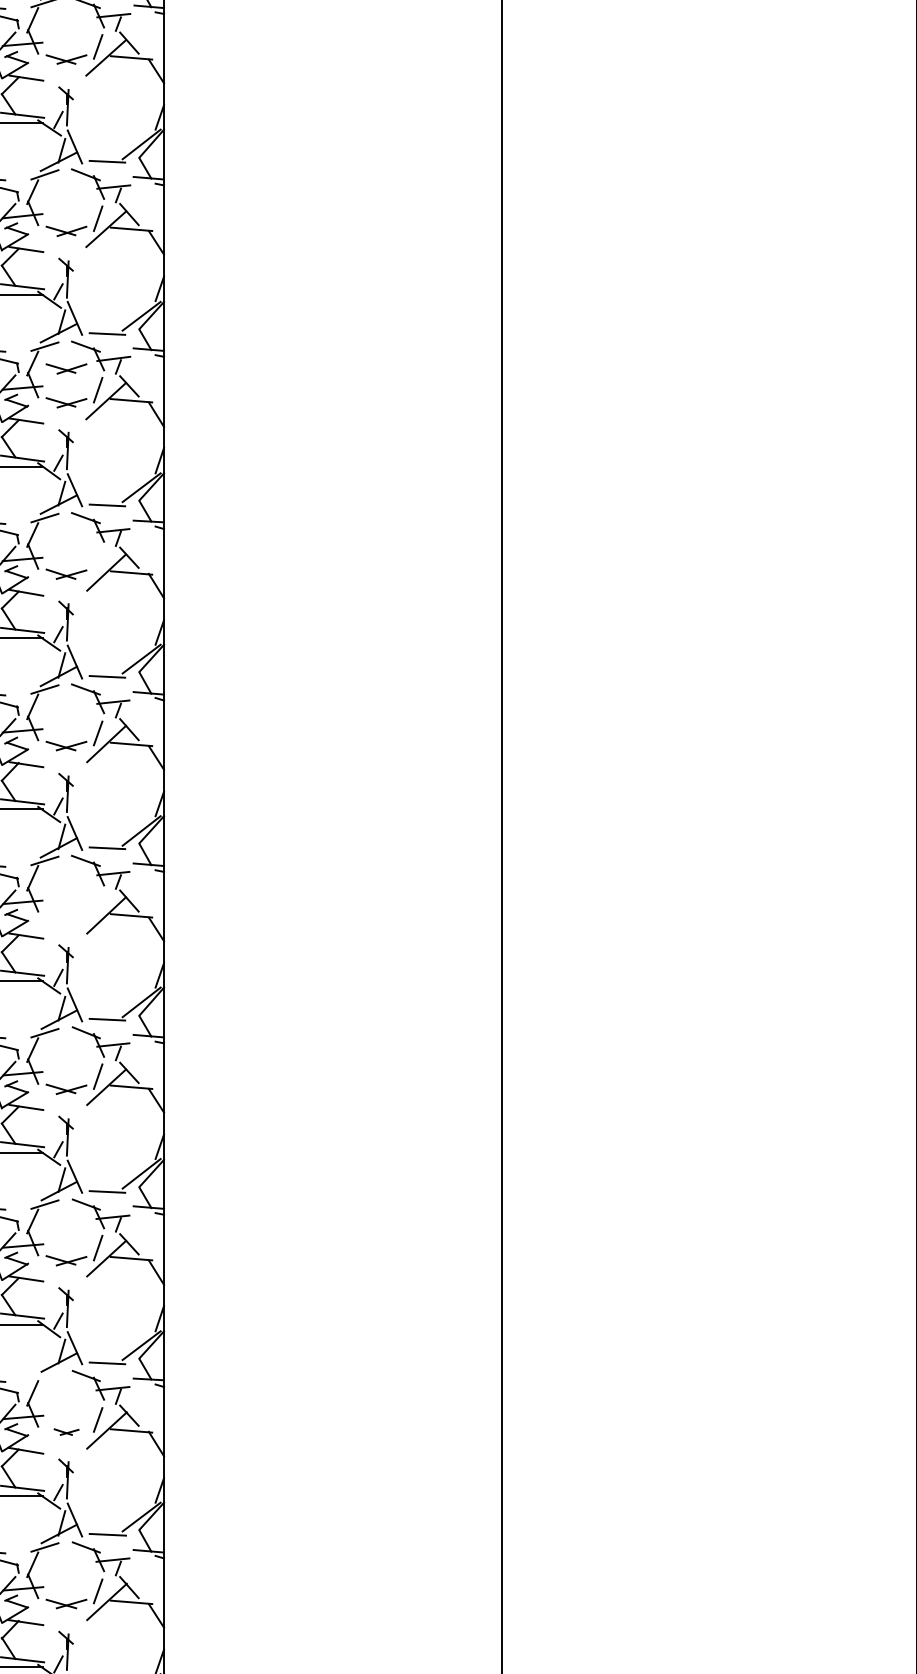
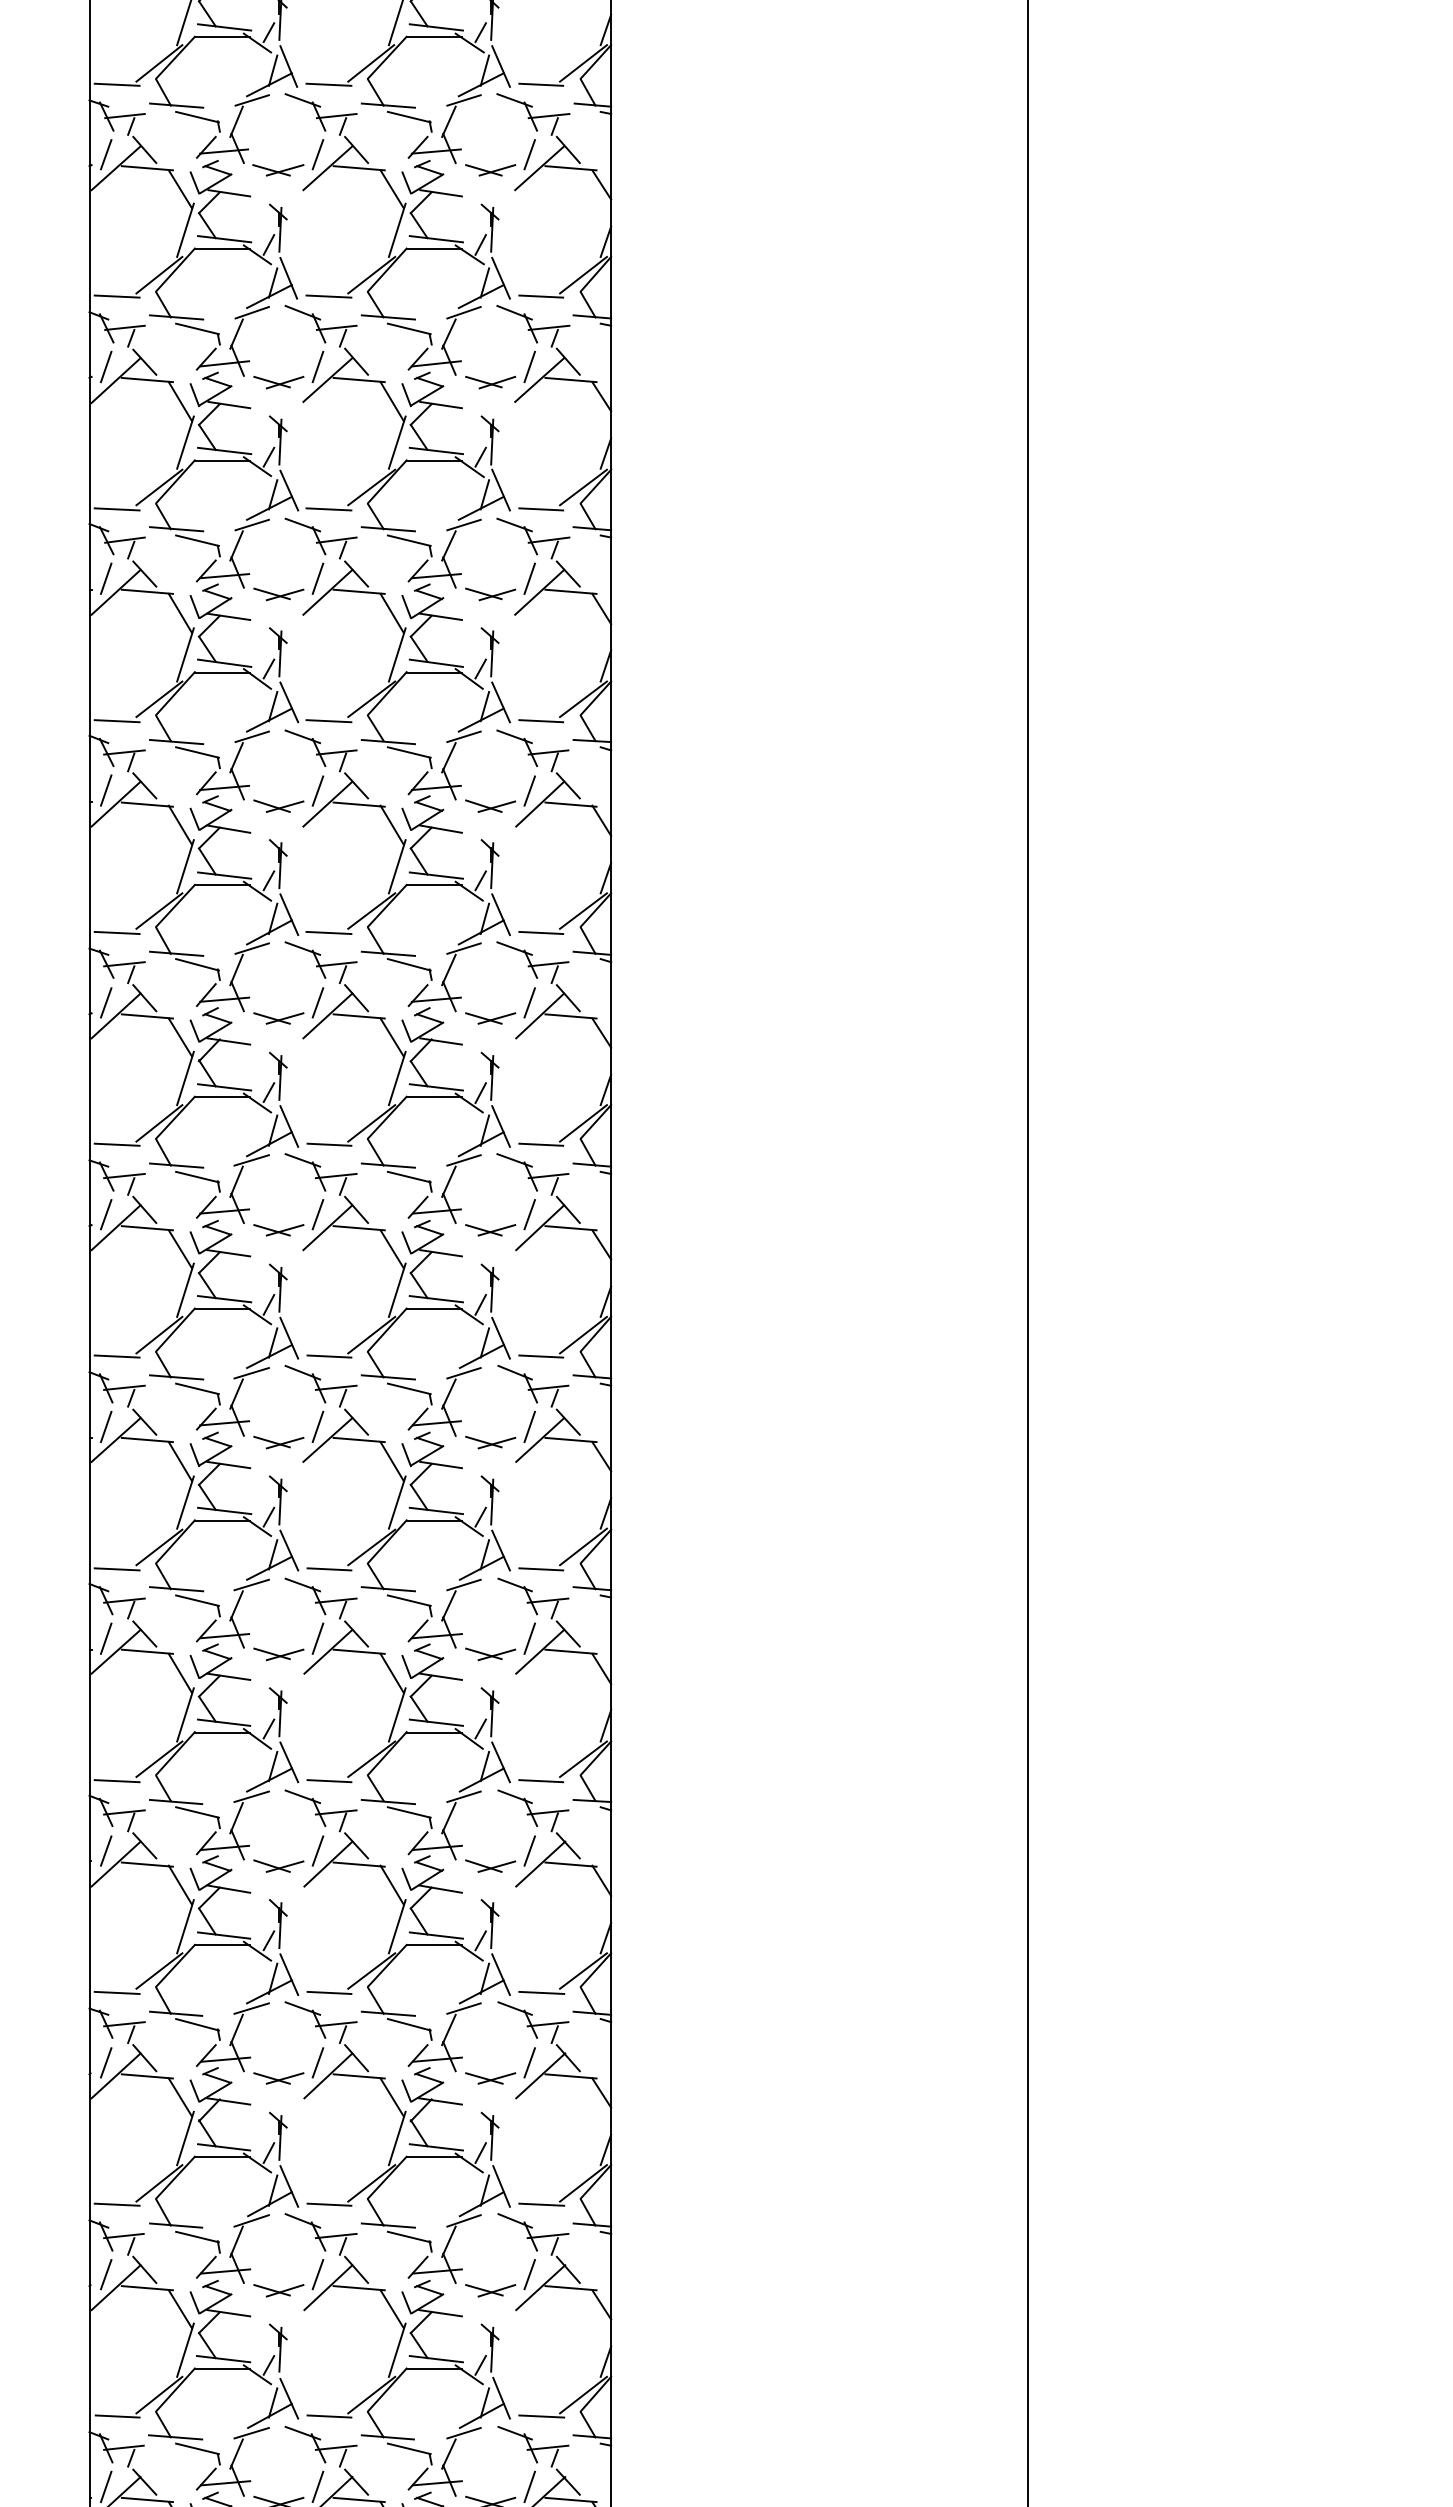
part: (66, 368) -> (490, 552), removed
line: (97, 561) -> (529, 790), added
part: (76, 915) -> (502, 1227), added
line: (44, 1375) -> (463, 1796), added
part: (66, 1431) -> (490, 1865), size x1.67

